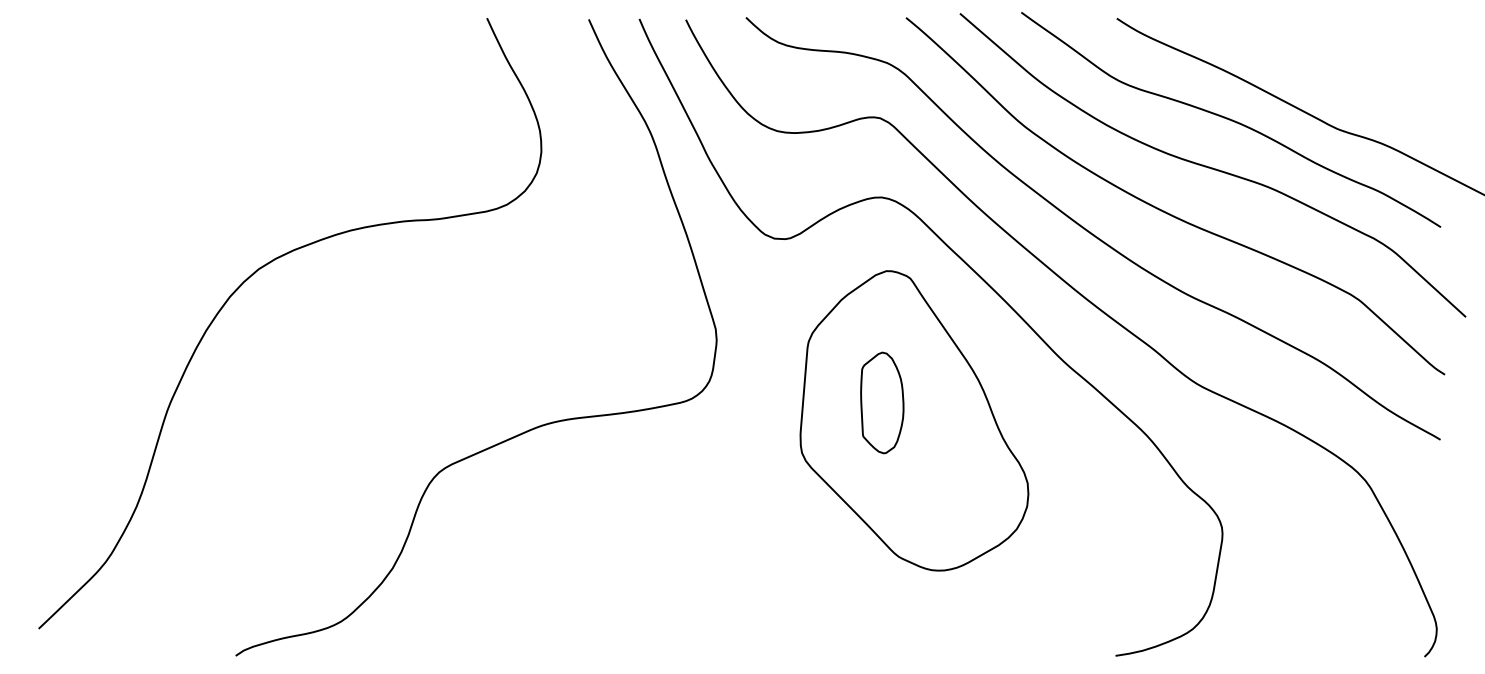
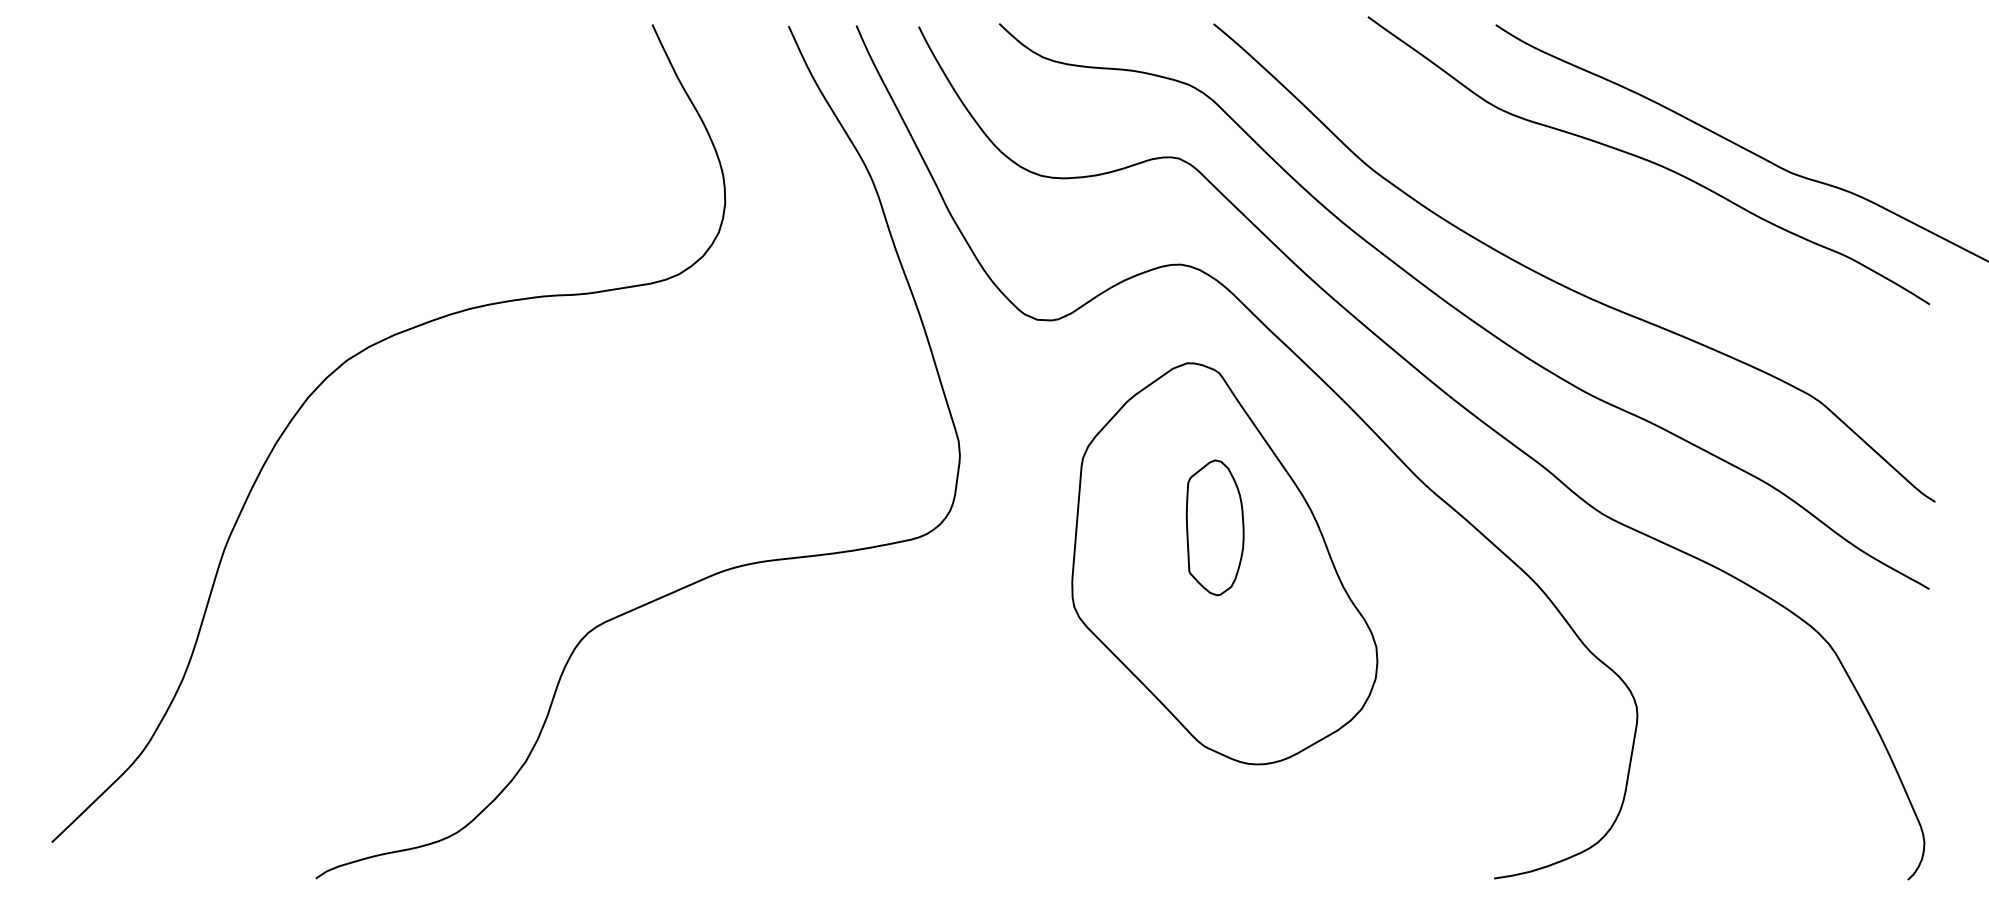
curve: (1212, 167) -> (1623, 224), removed
part: (882, 402) -> (1215, 527), moved

